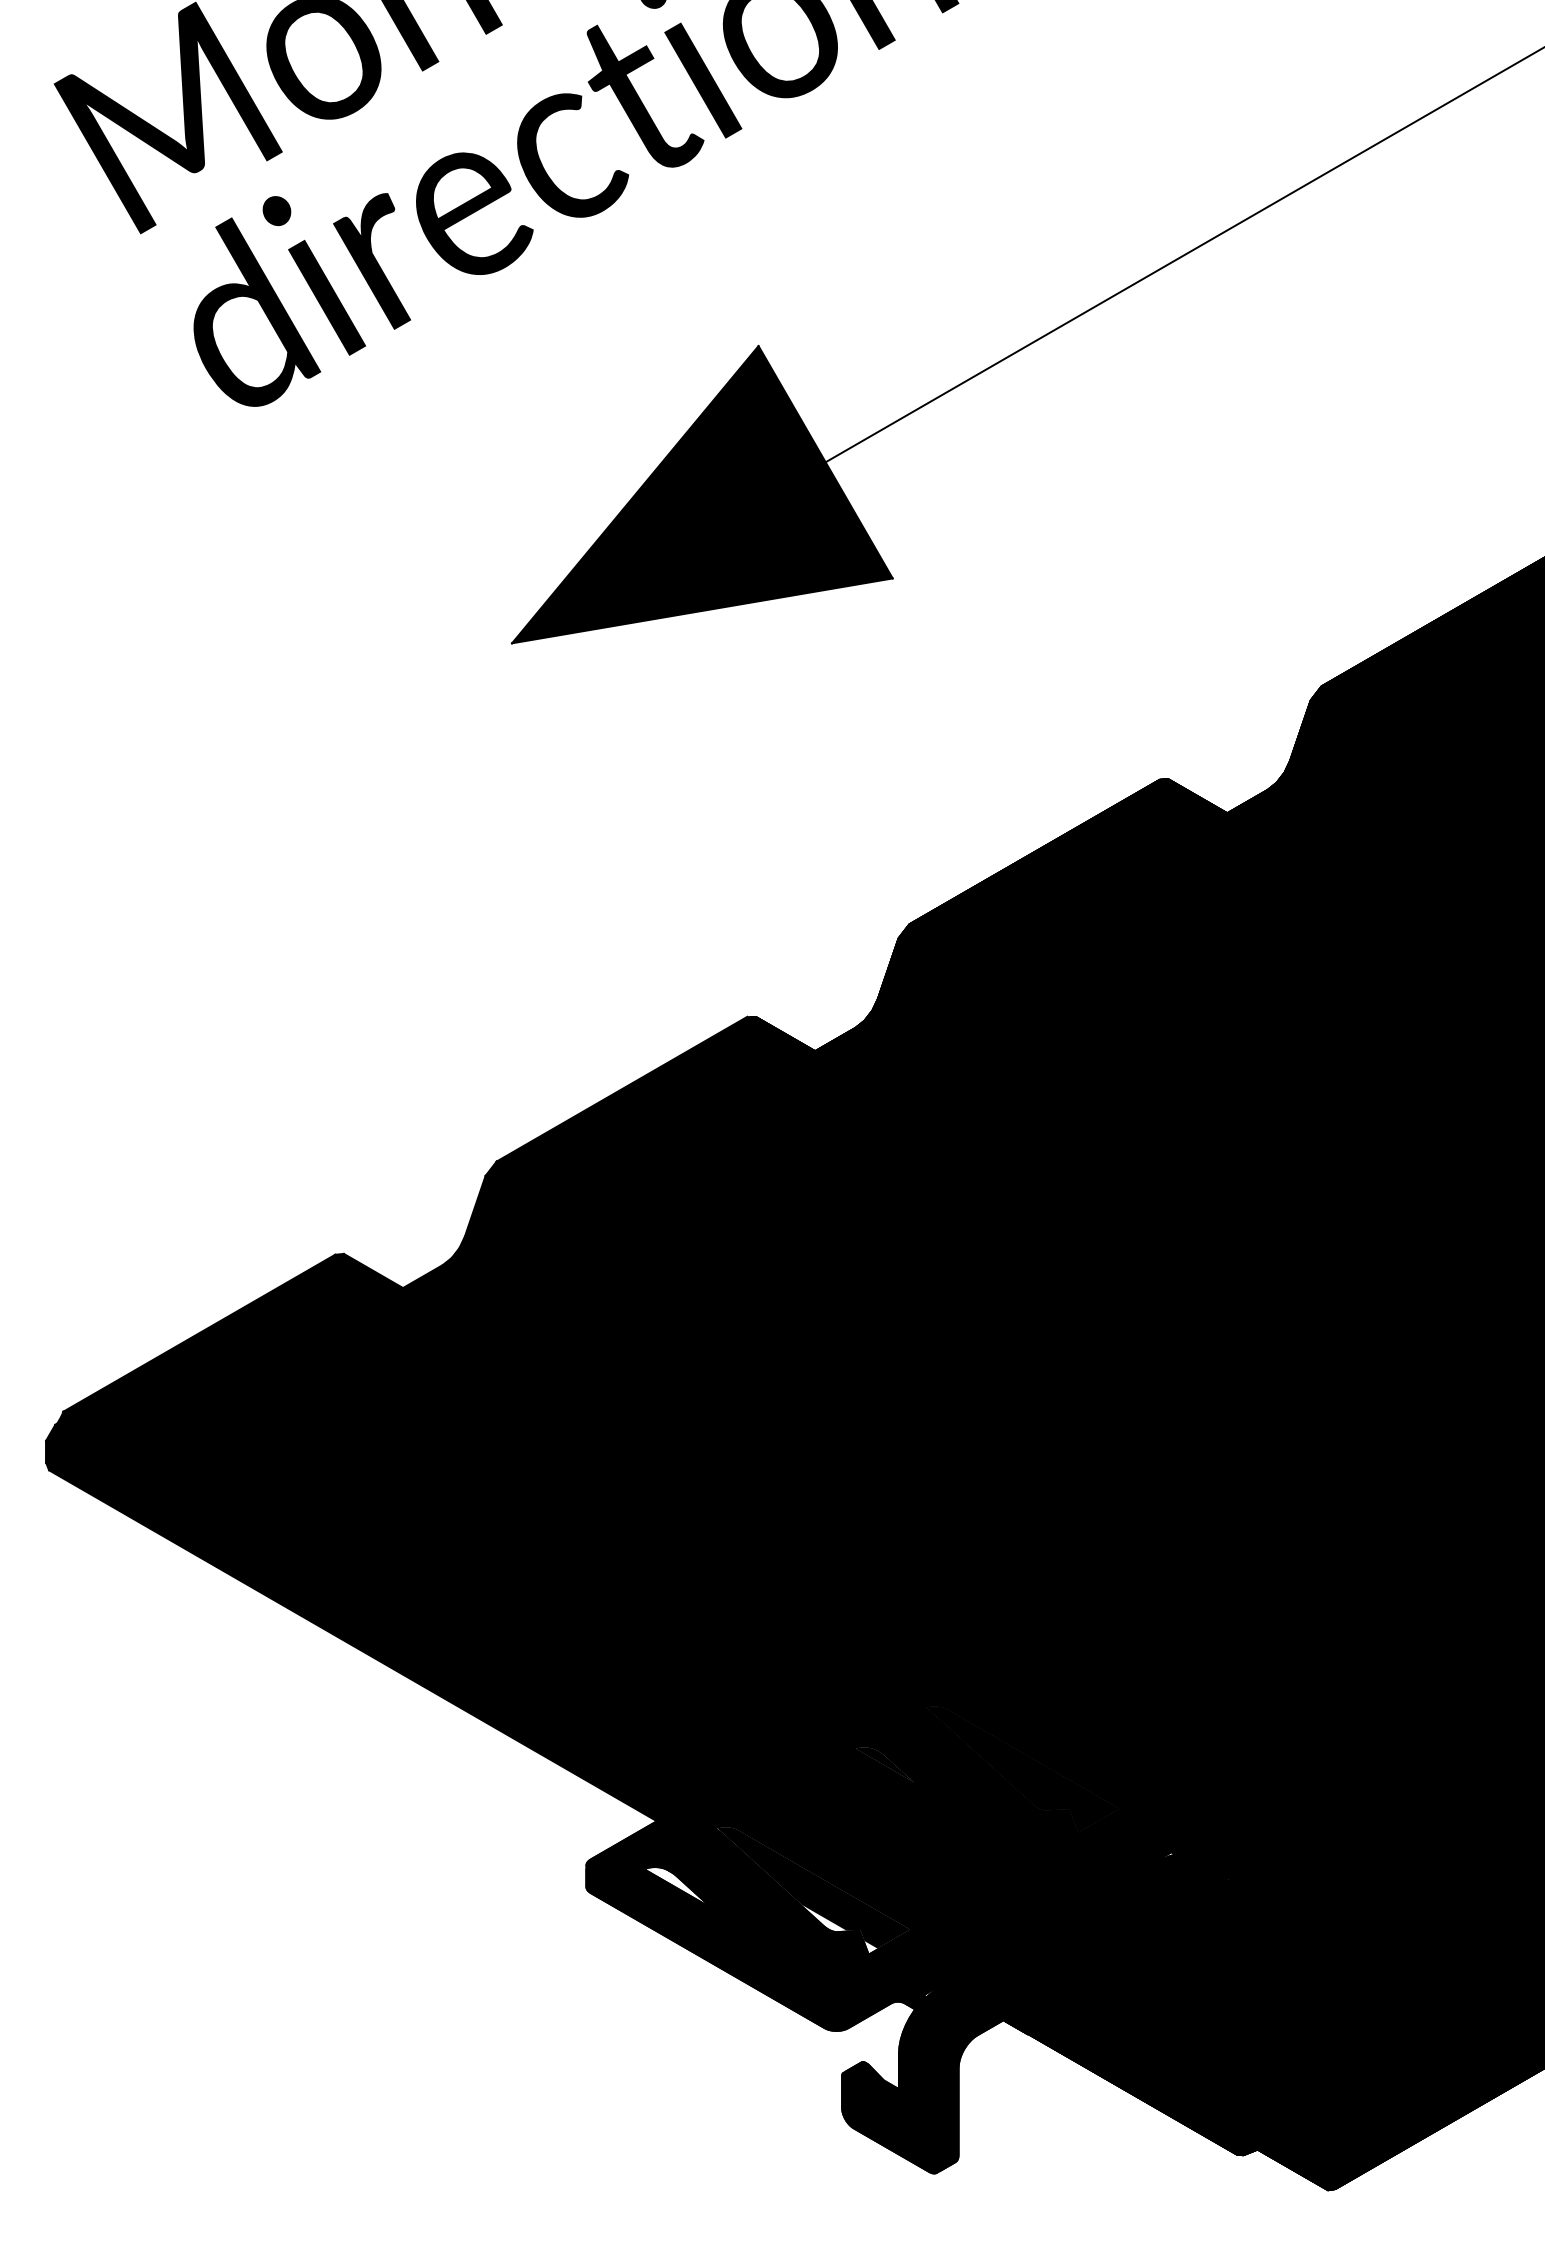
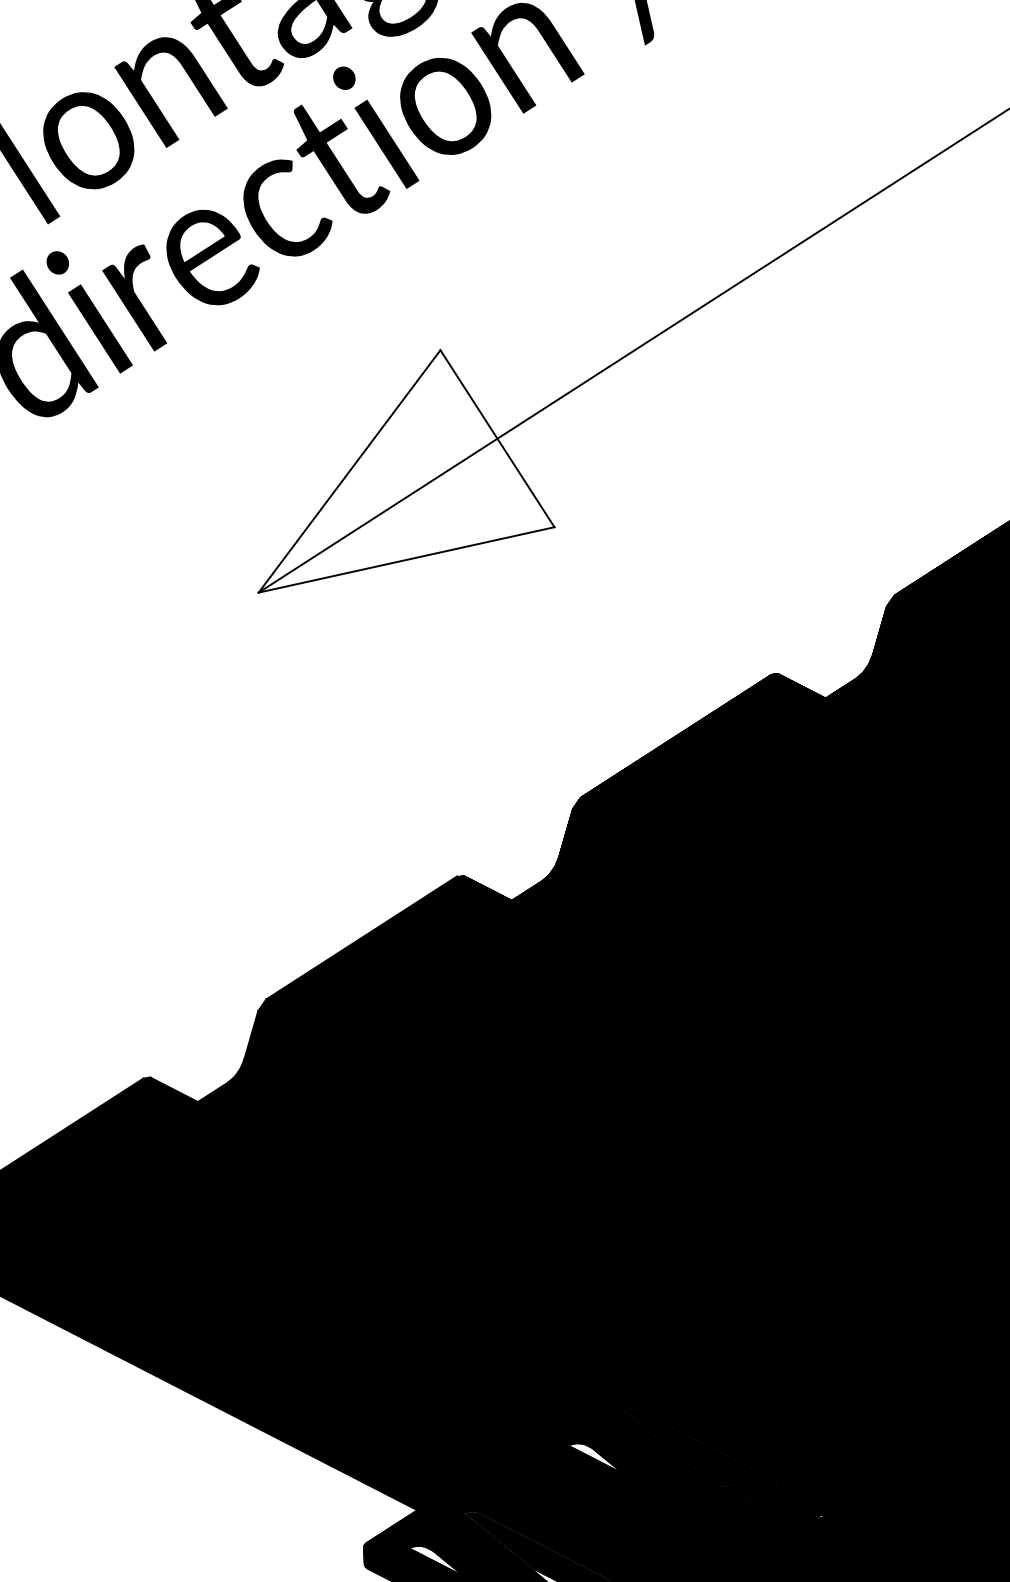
fill: (702, 494) -> (402, 468), removed
fill: (884, 1764) -> (593, 1456), removed

